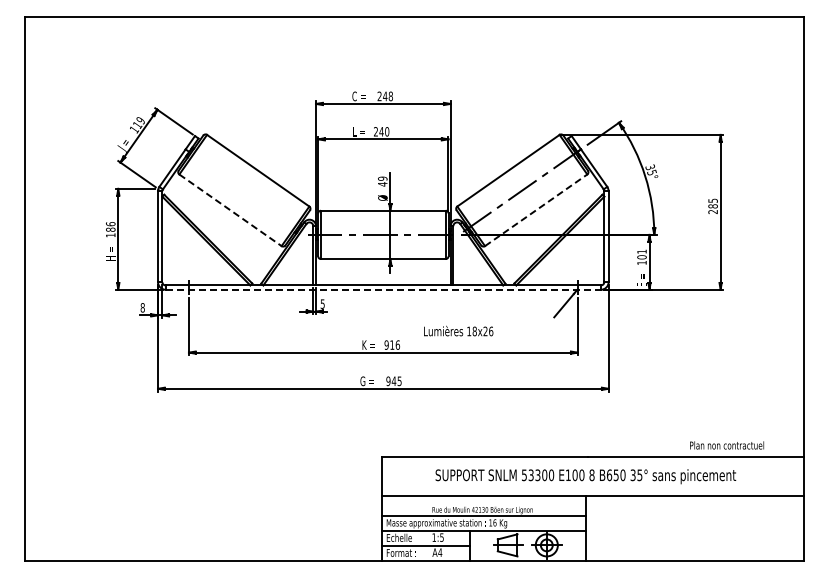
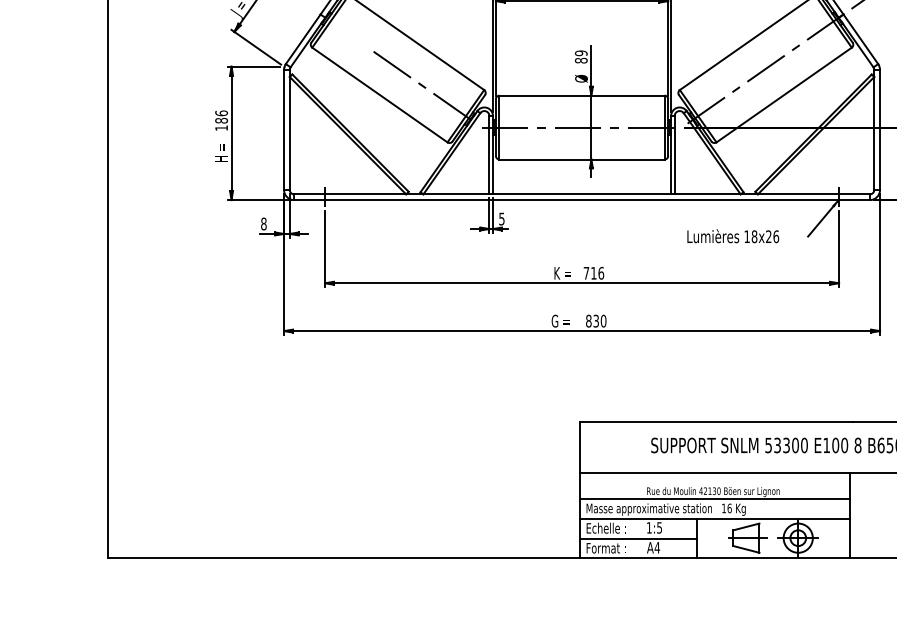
text: (382, 184) -> (580, 60), 49 -> 89
line: (263, 203) -> (423, 86), added
line: (230, 210) -> (379, 95), dashed -> solid
line: (536, 210) -> (784, 95), dashed -> solid
line: (383, 289) -> (582, 199), dashed -> solid
text: (458, 330) -> (733, 235), moved
text: (386, 344) -> (586, 272), 916 -> 716
text: (393, 381) -> (595, 321), 945 -> 830

